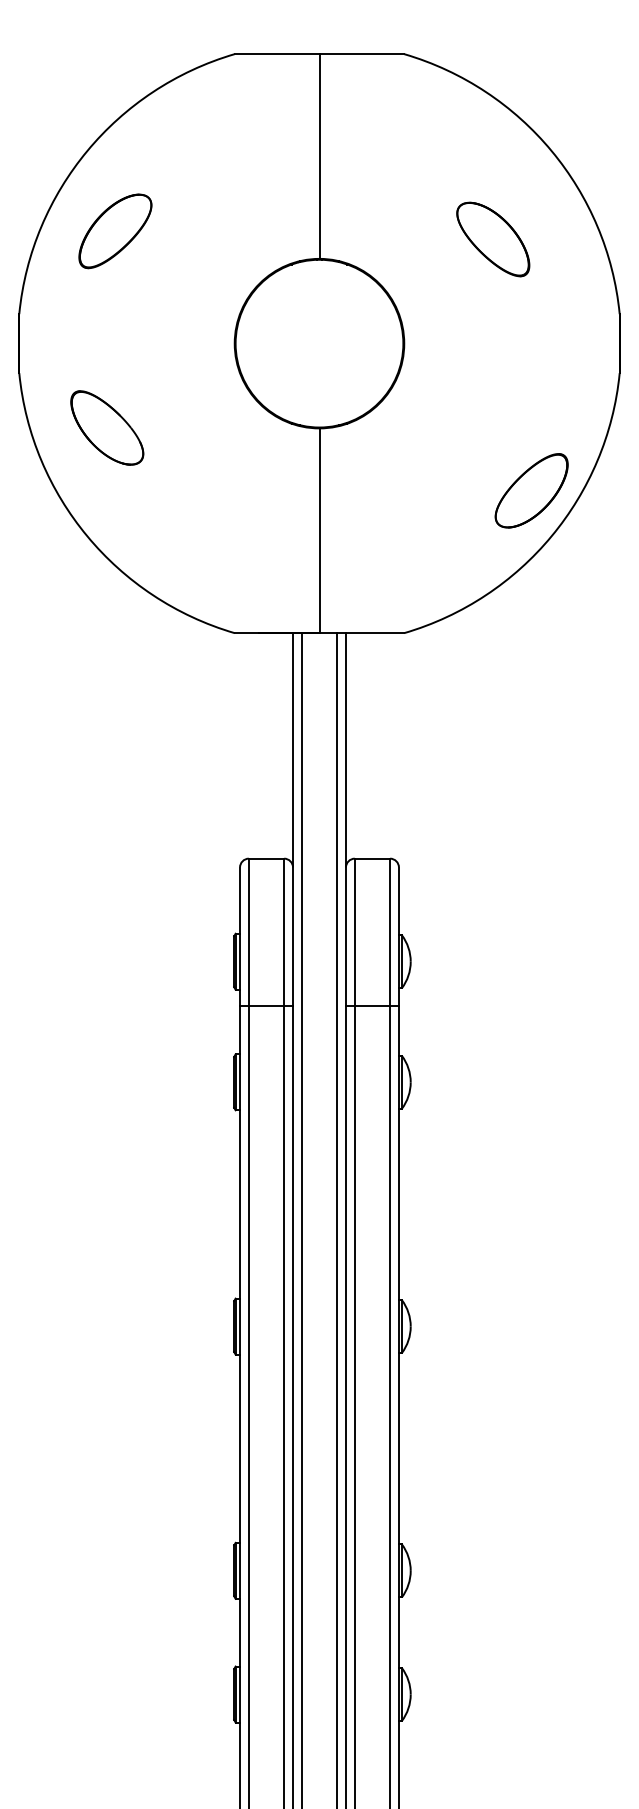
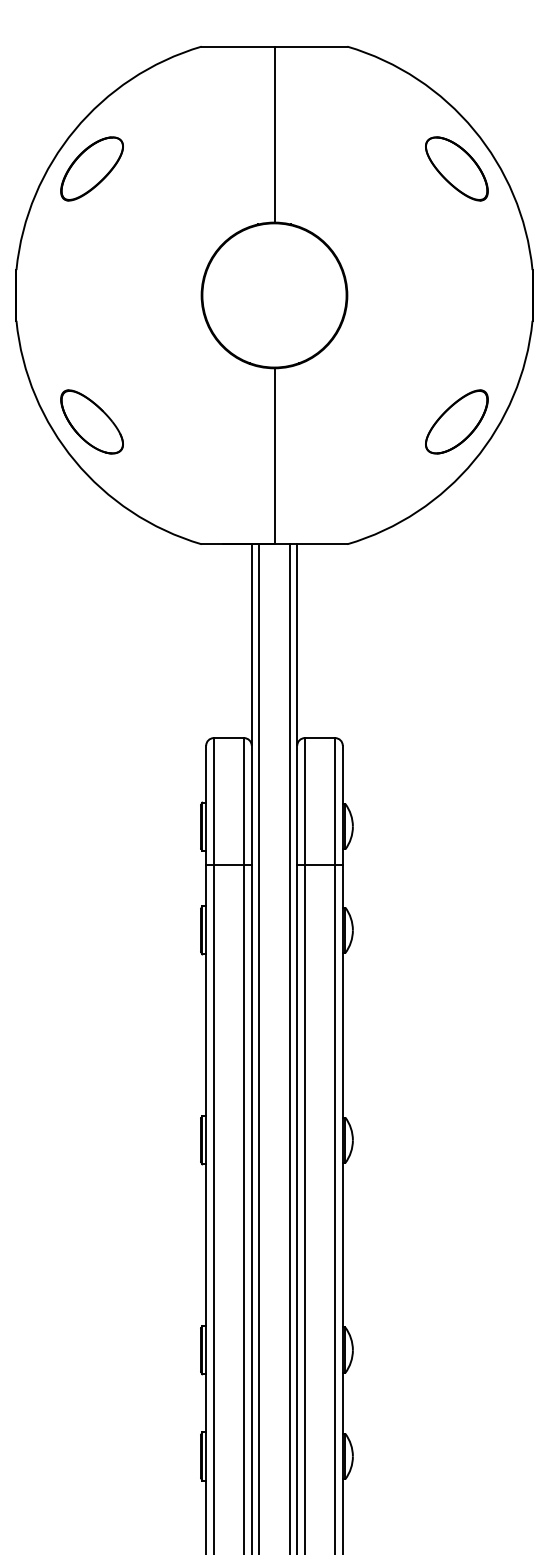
part: (114, 230) -> (91, 168), moved
part: (492, 238) -> (456, 168), moved
part: (106, 427) -> (91, 421), moved

